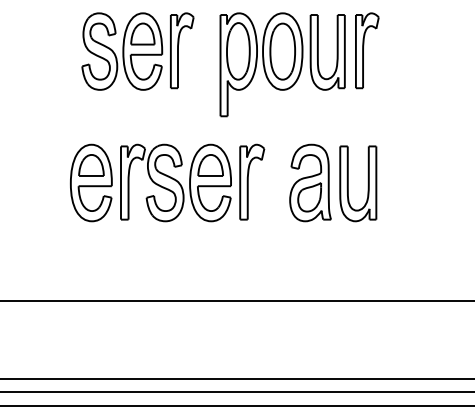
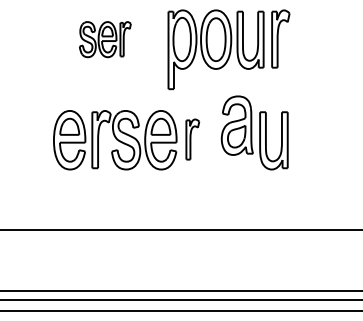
part: (137, 51) -> (104, 39), size x0.6
part: (252, 181) -> (192, 139), size x0.7
part: (310, 182) -> (237, 125), moved

